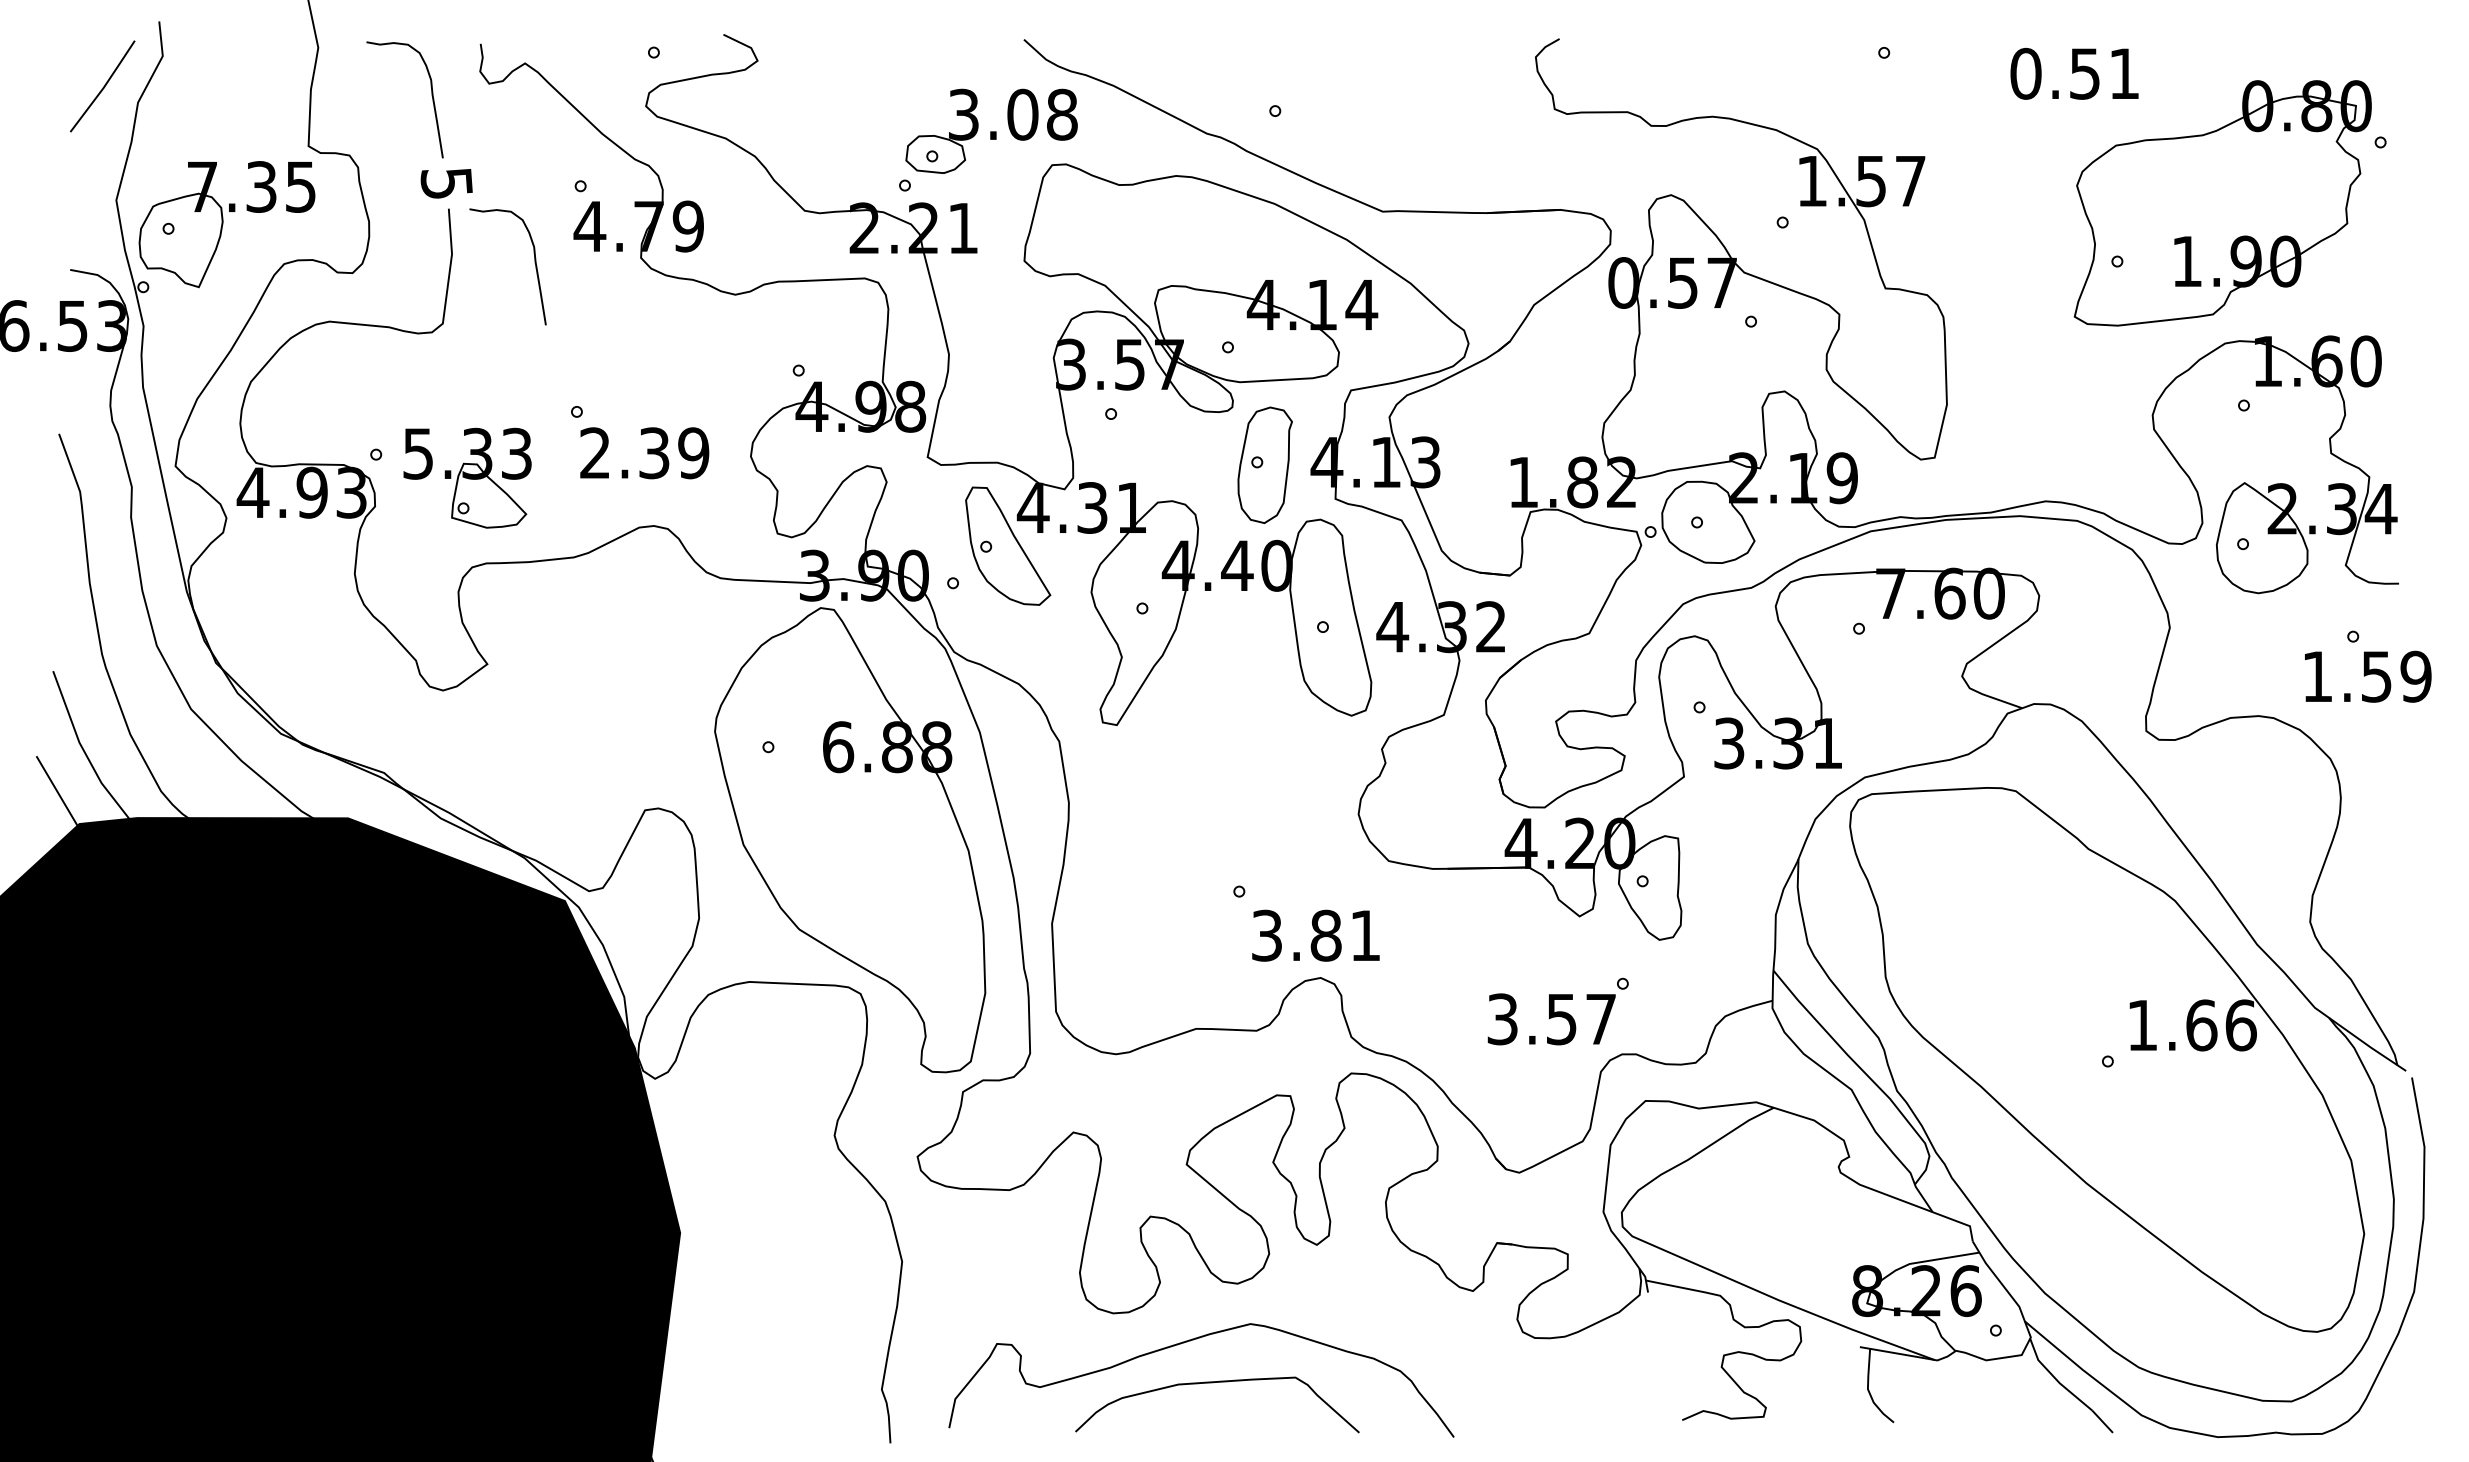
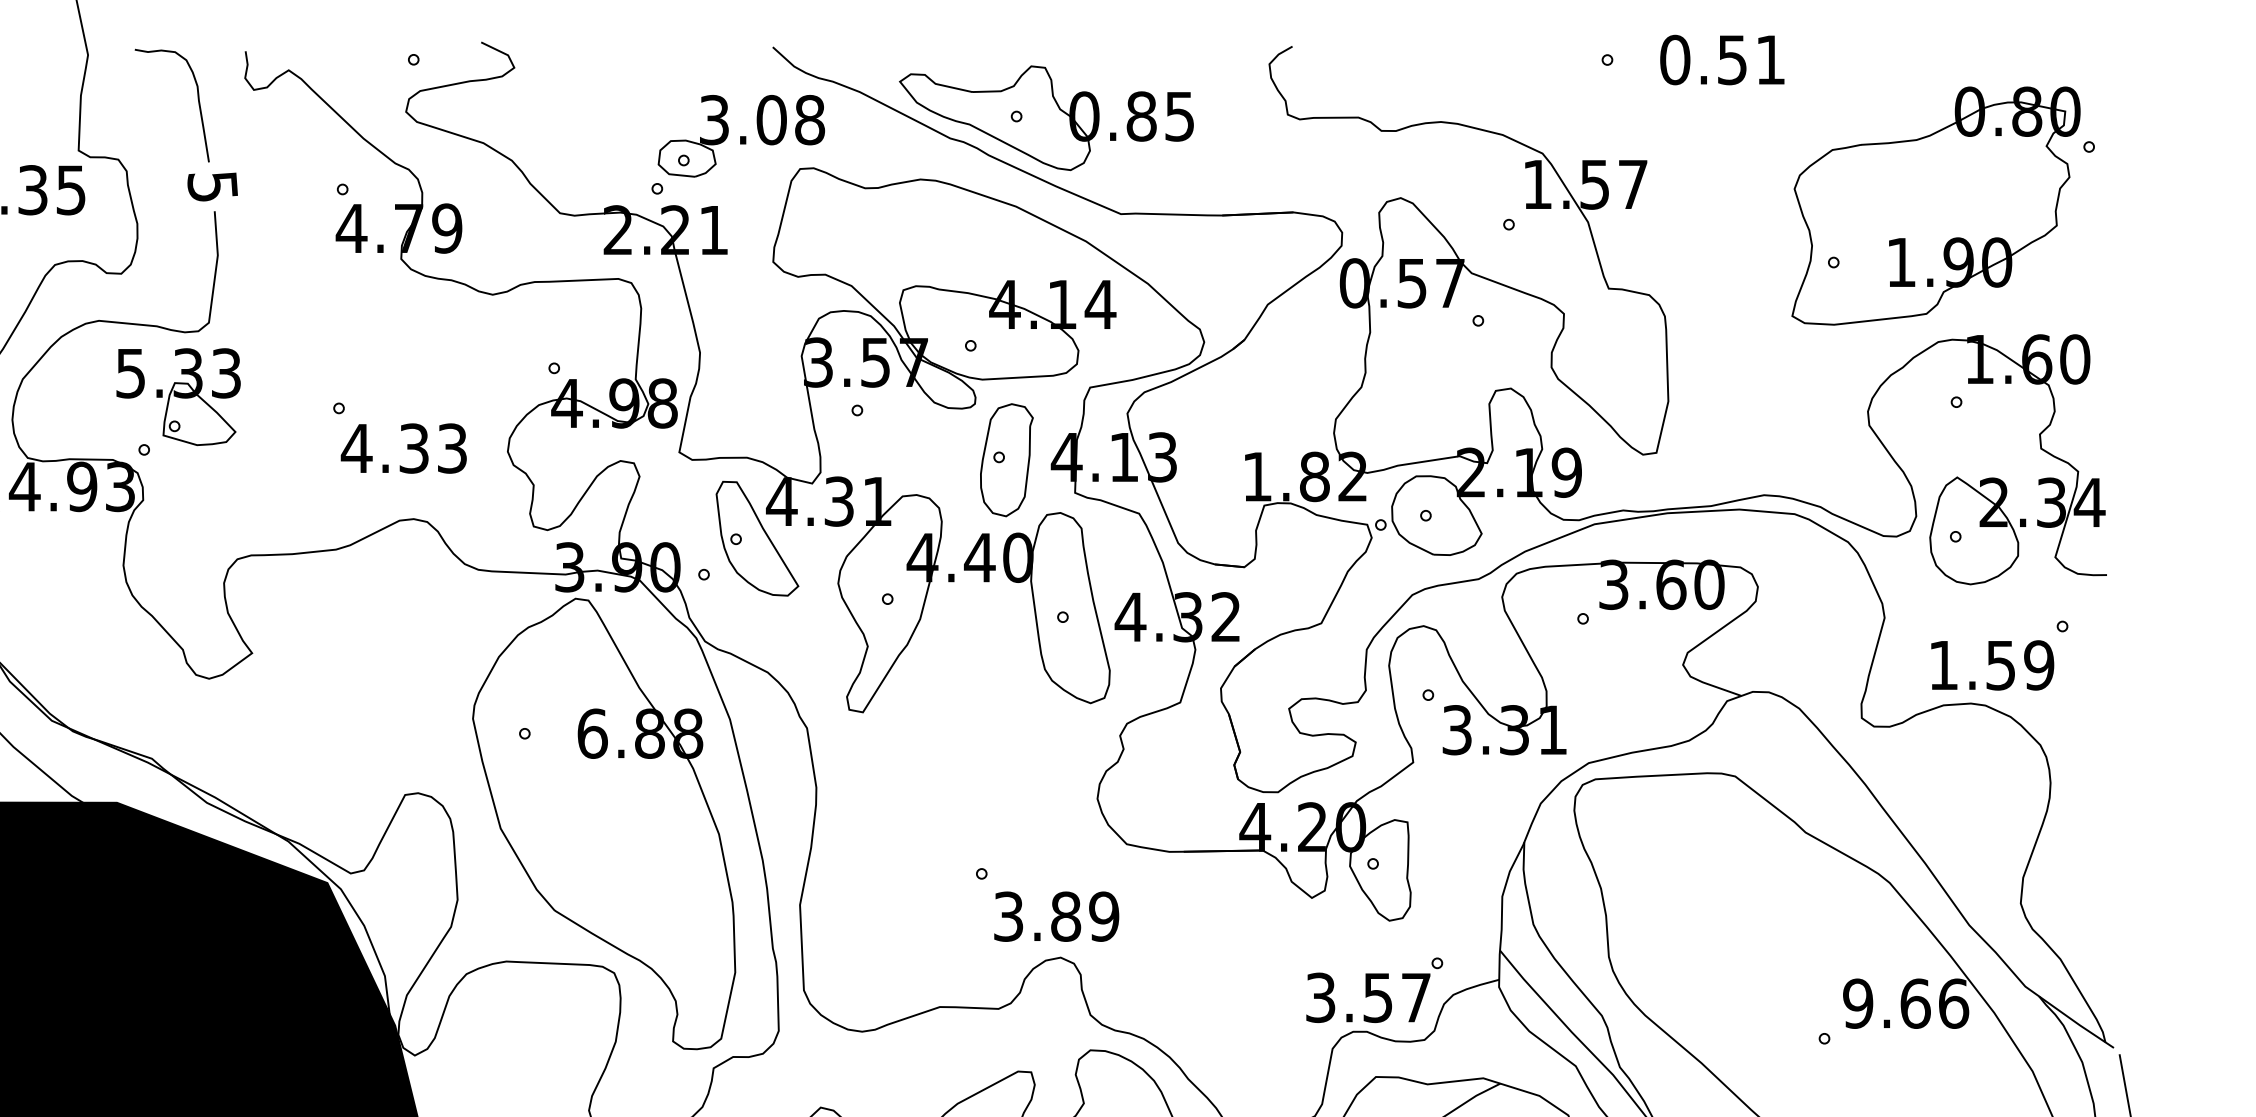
text: (2074, 73) -> (1722, 59), moved
part: (1305, 112) -> (1045, 117), added
curve: (534, 263) -> (297, 264), removed
text: (643, 453) -> (403, 448), 2.39 -> 4.33
part: (467, 477) -> (178, 396), moved
text: (1890, 593) -> (1613, 584), 7.60 -> 3.60
text: (2368, 676) -> (1992, 665), moved
text: (1365, 935) -> (1104, 916), 3.81 -> 3.89
part: (1557, 1011) -> (1373, 990), moved
text: (2142, 1025) -> (1858, 1003), 1.66 -> 9.66

